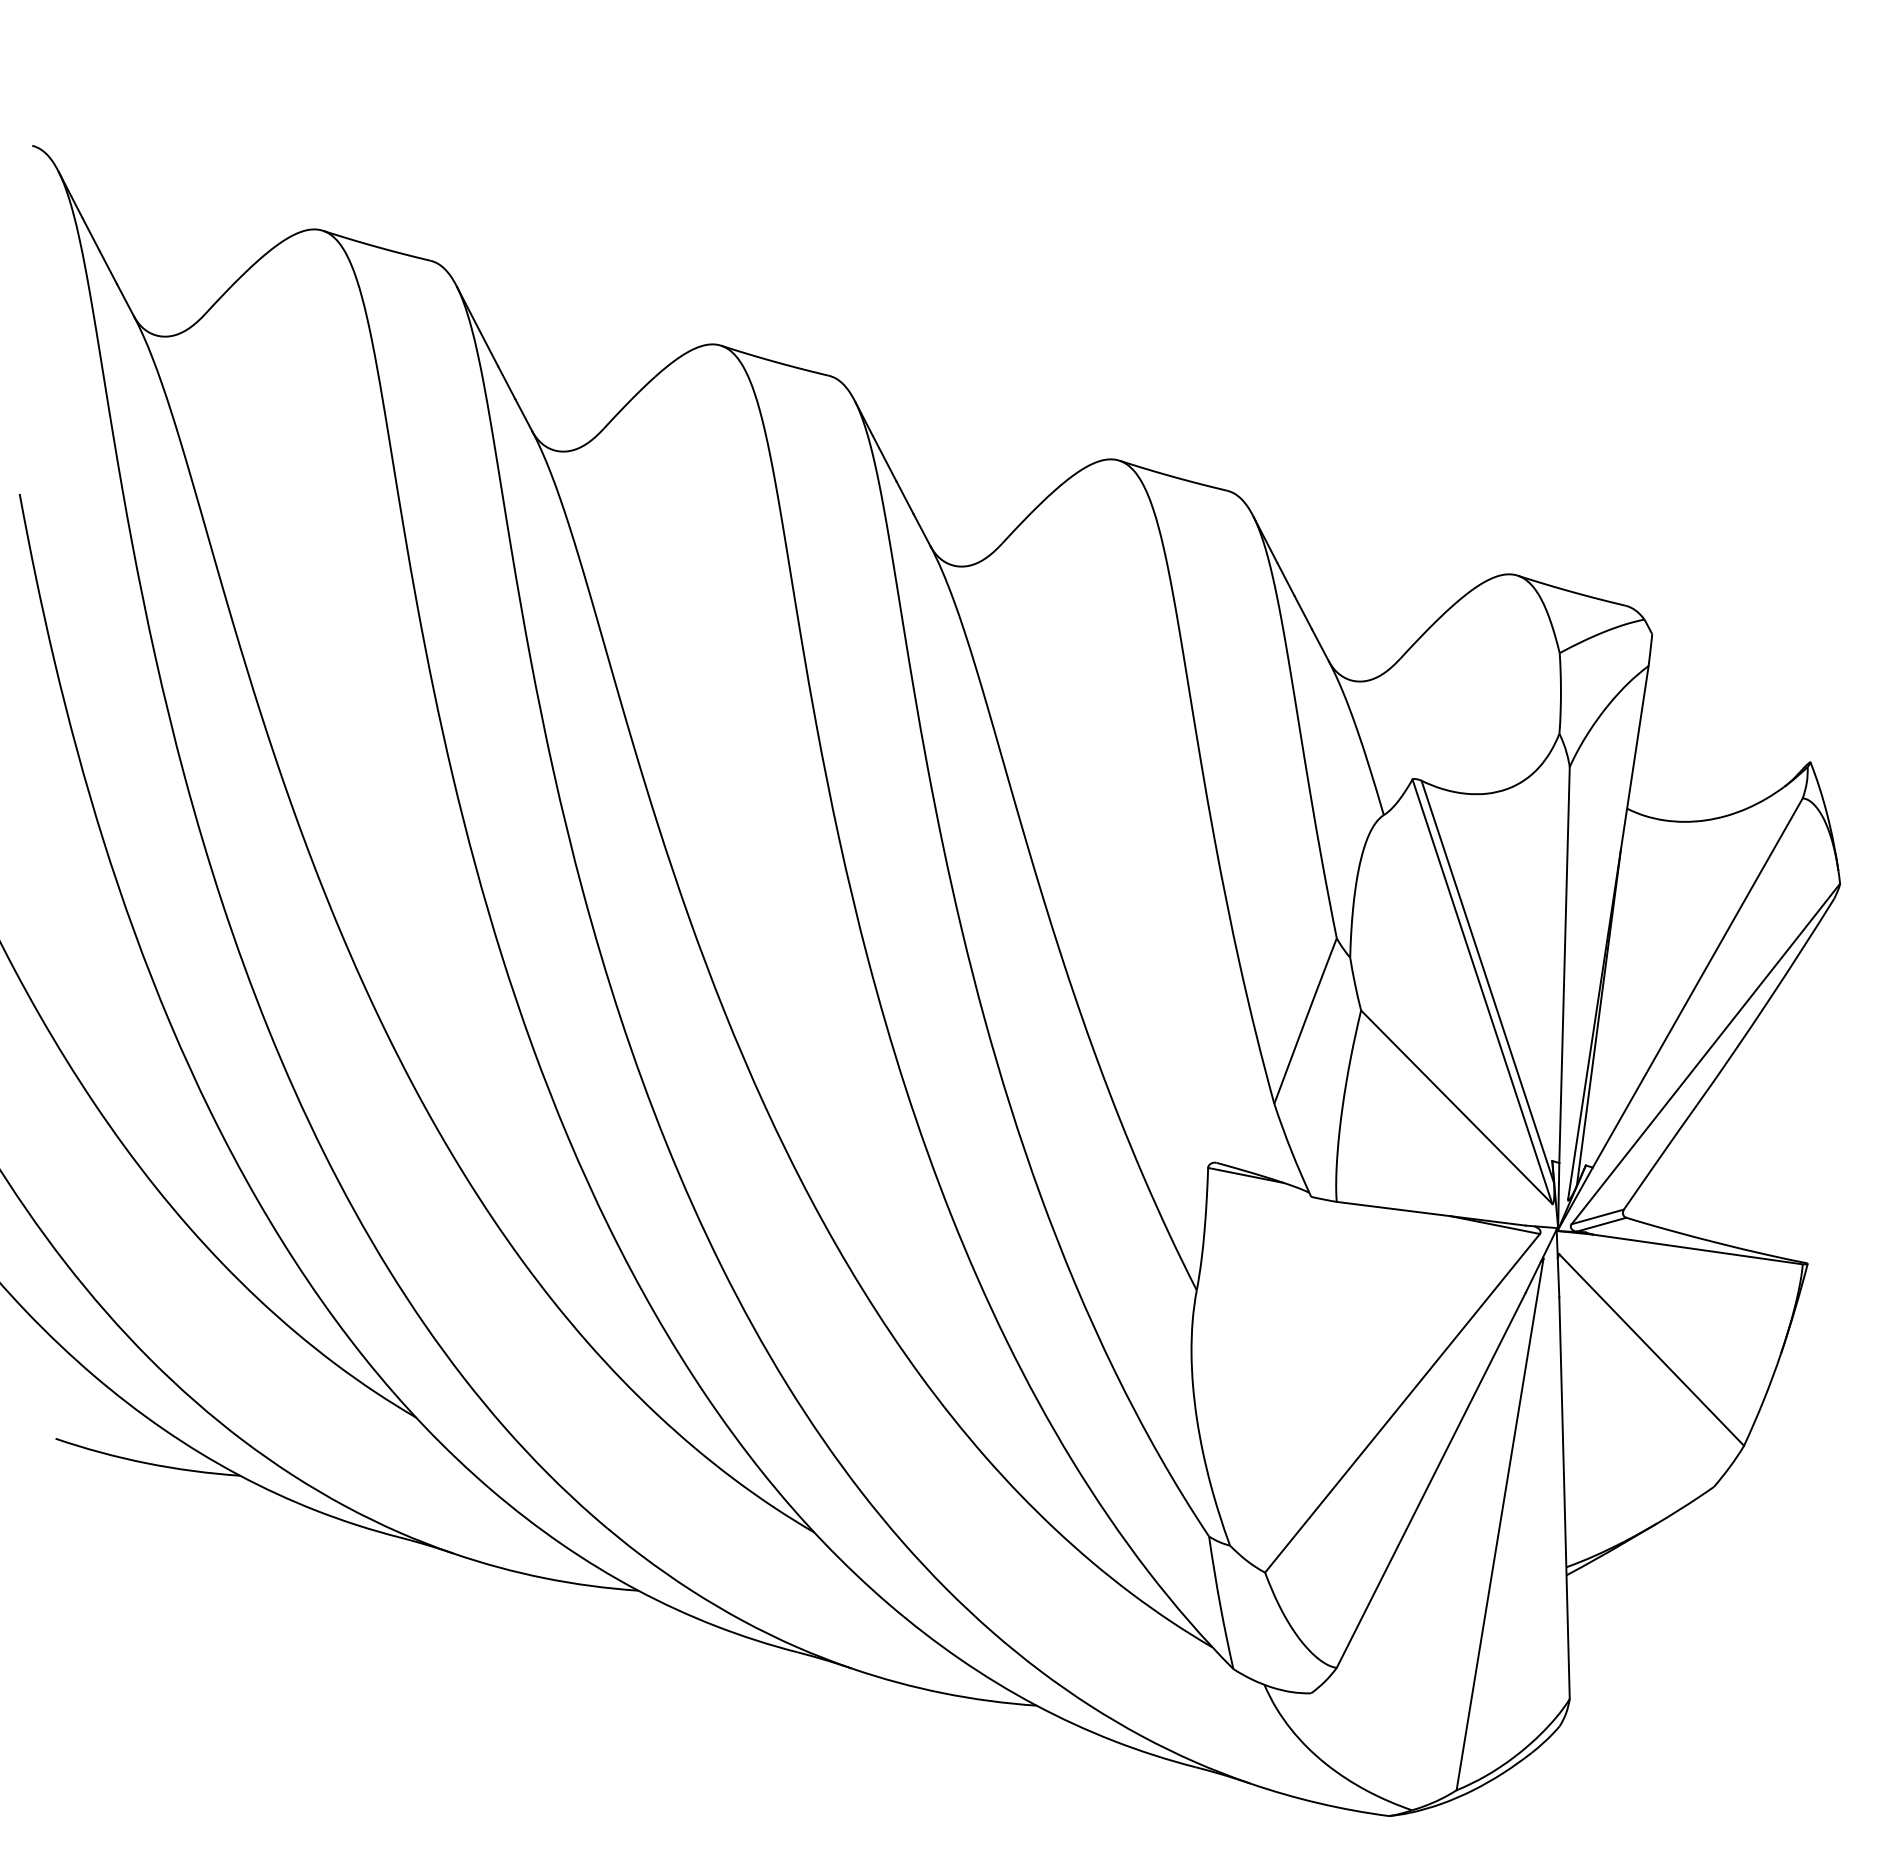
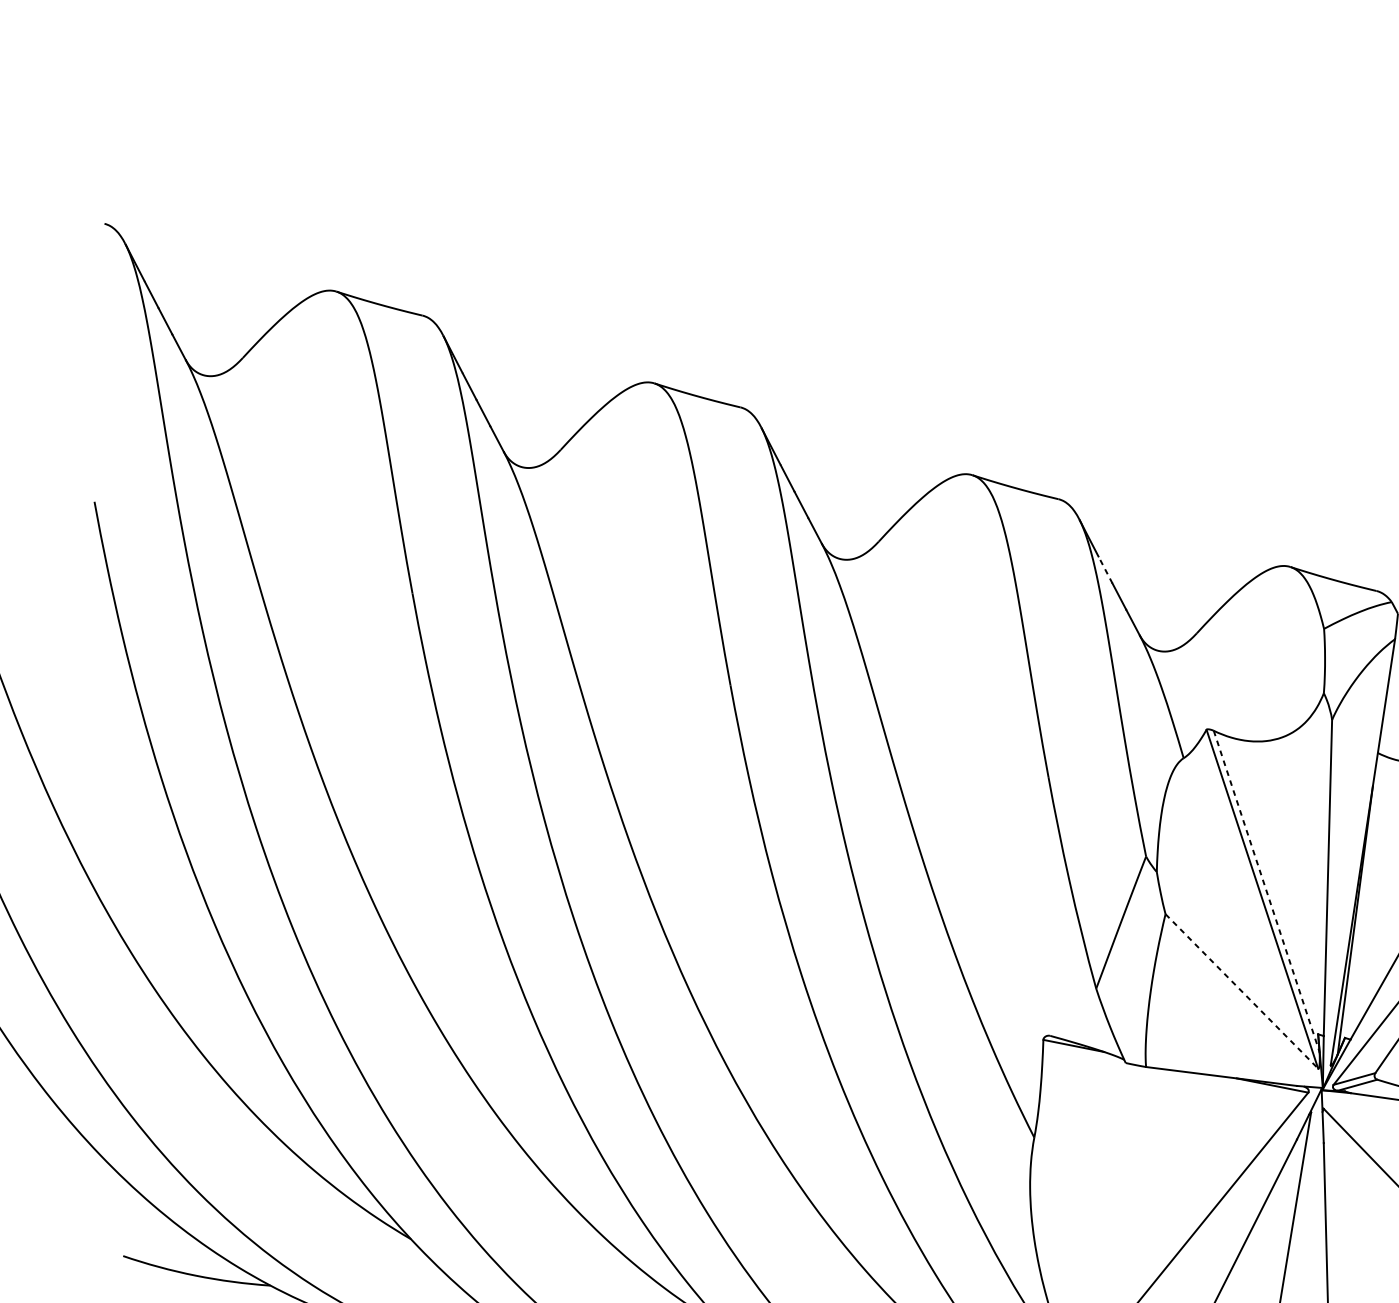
line: (1285, 579) -> (1105, 570), solid -> dashed
line: (1487, 981) -> (1266, 891), solid -> dashed
line: (1456, 1107) -> (1241, 991), solid -> dashed

